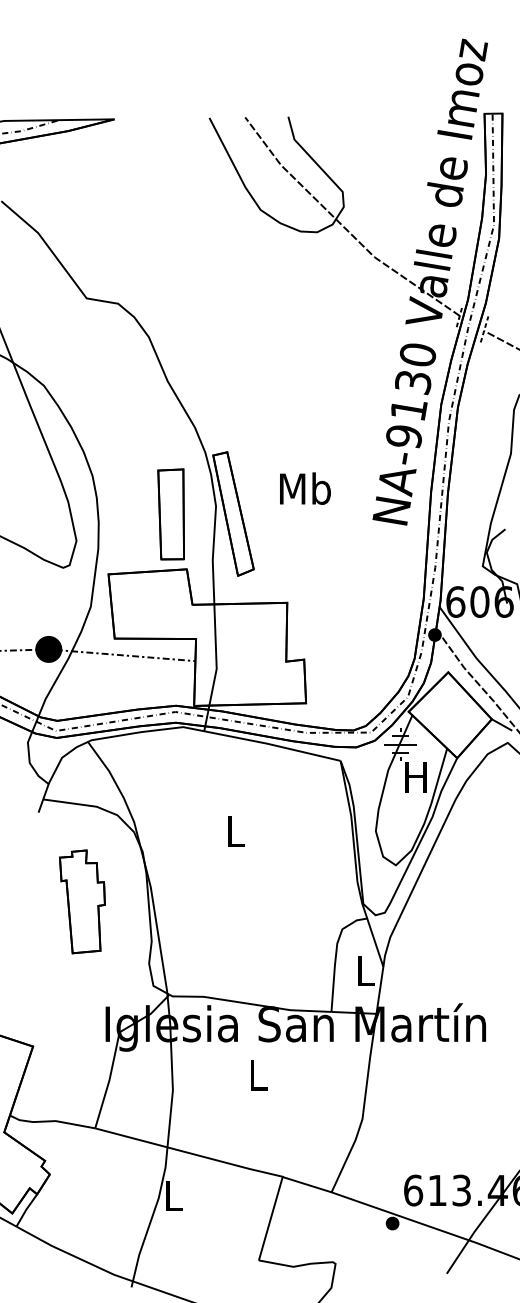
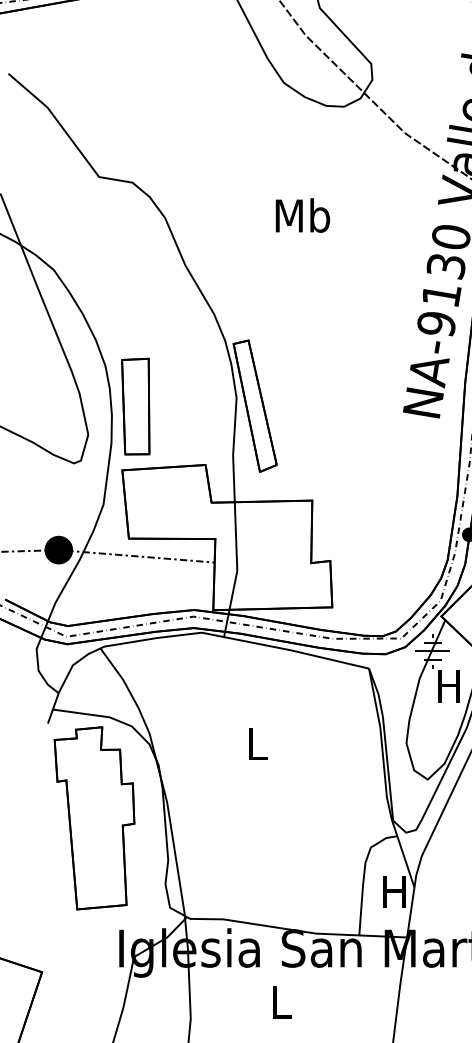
text: (305, 488) -> (302, 215), moved
part: (170, 514) -> (135, 406), moved
part: (82, 901) -> (94, 818), size x1.67
text: (364, 970) -> (394, 891), L -> H

